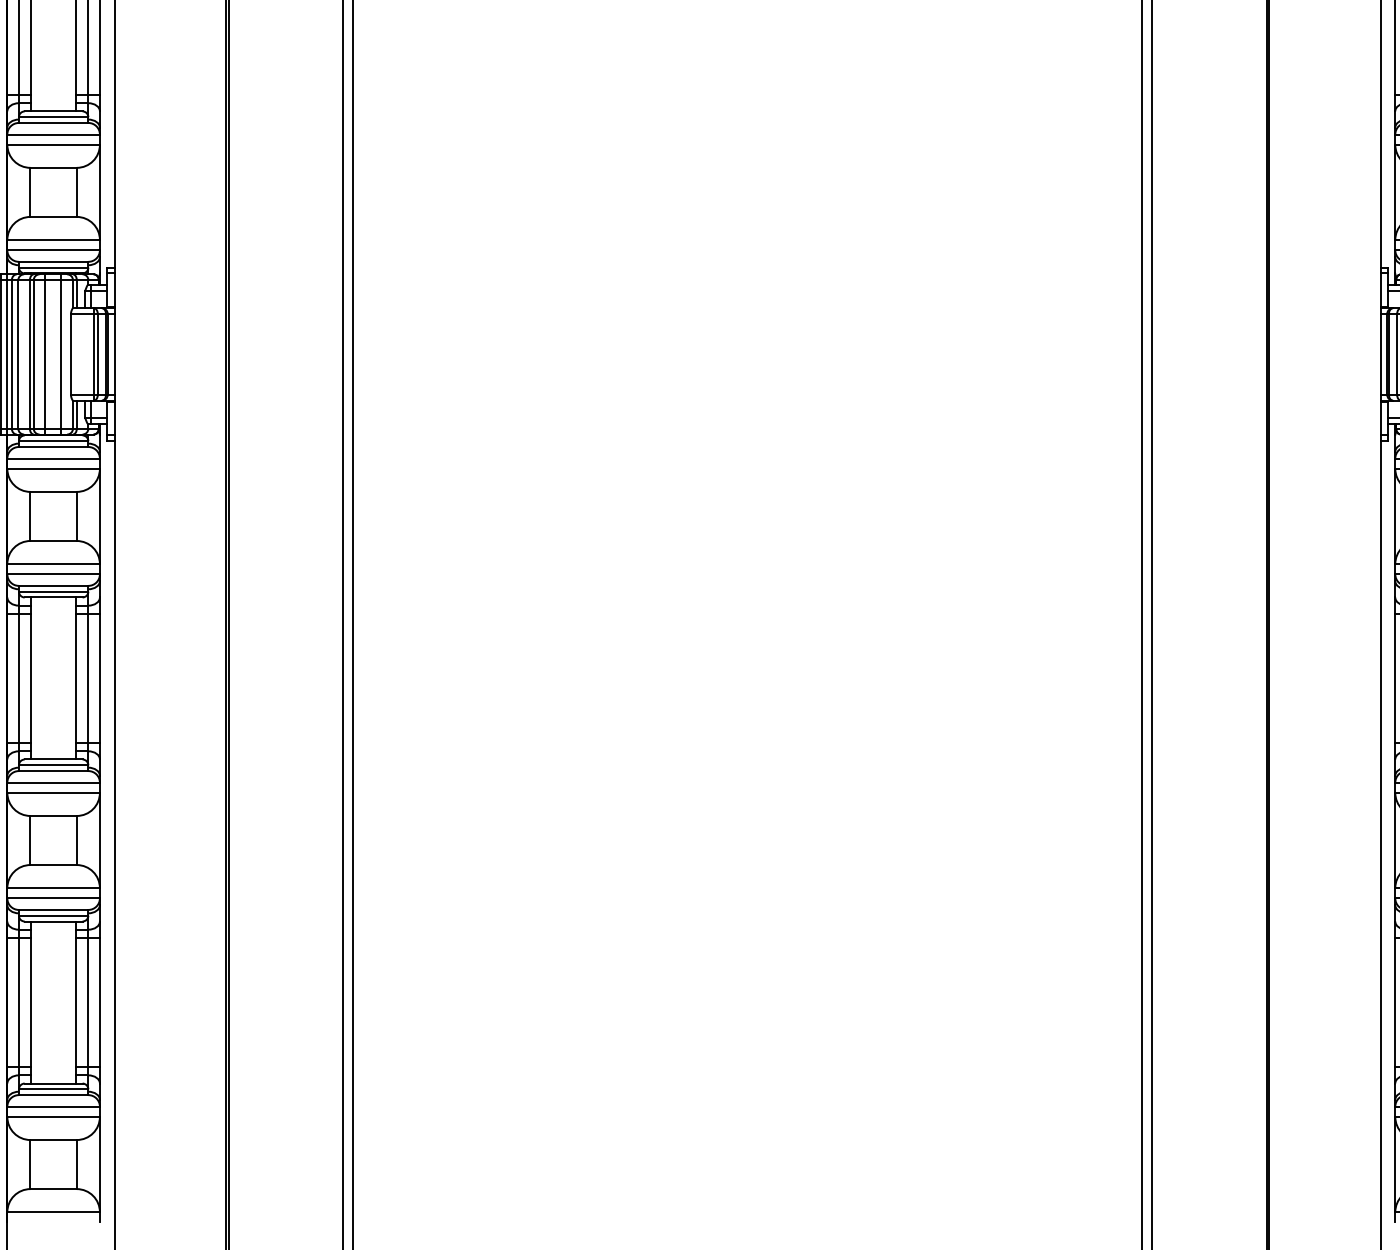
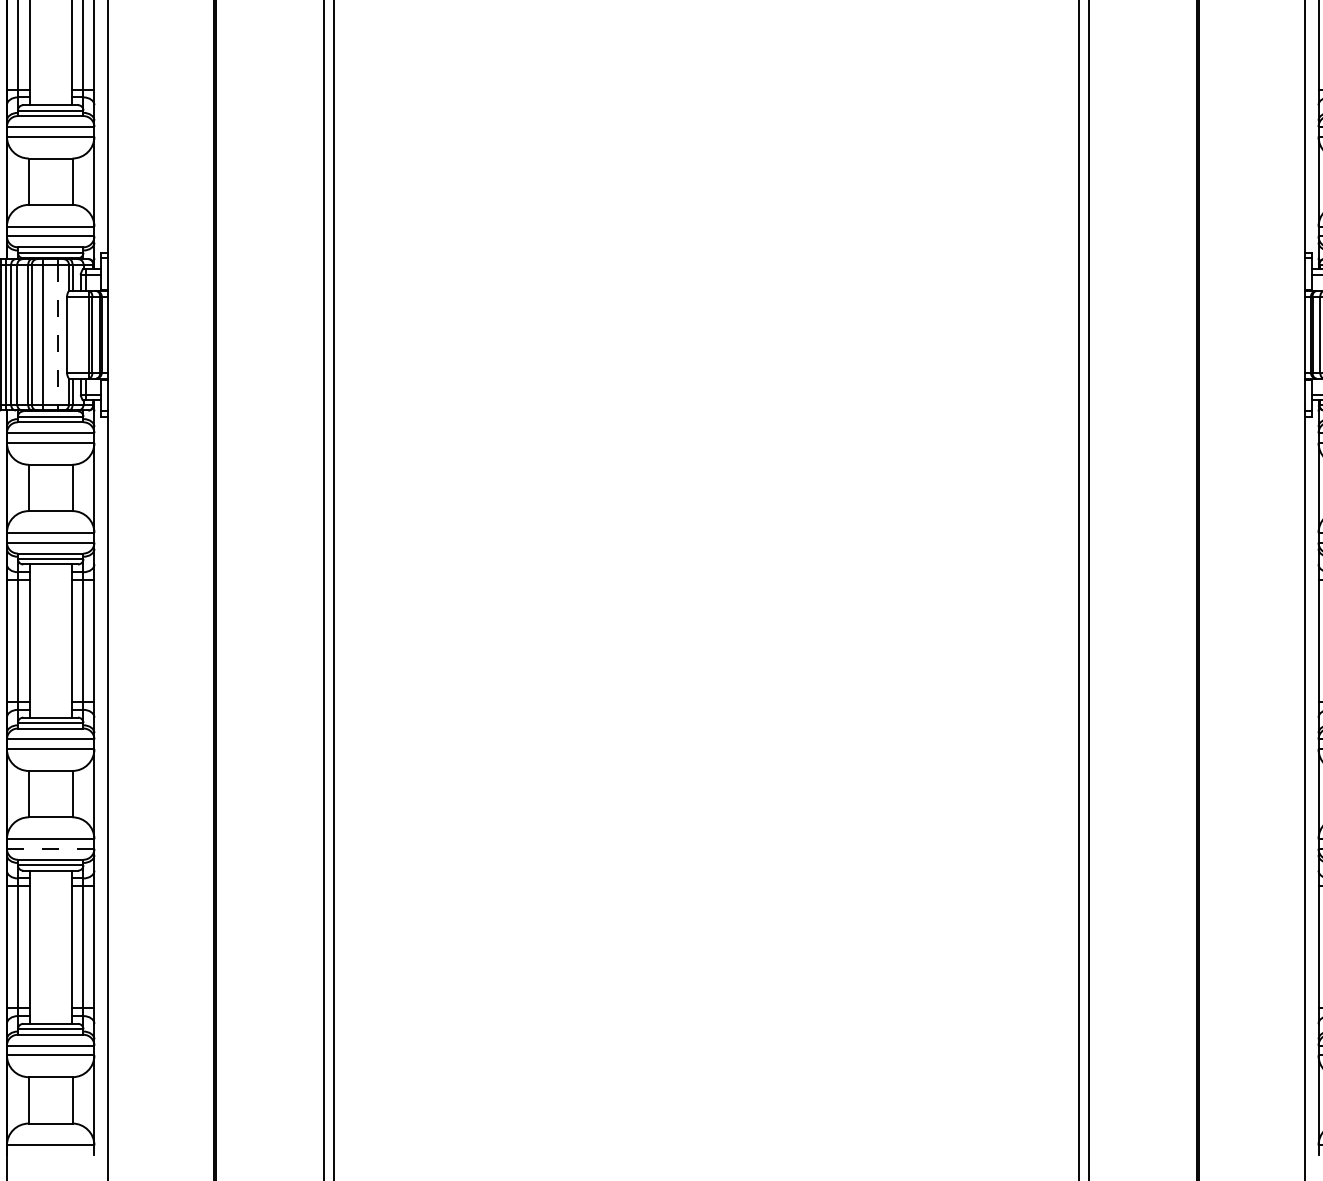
line: (61, 355) -> (58, 335), solid -> dashed
line: (53, 898) -> (50, 848), solid -> dashed

